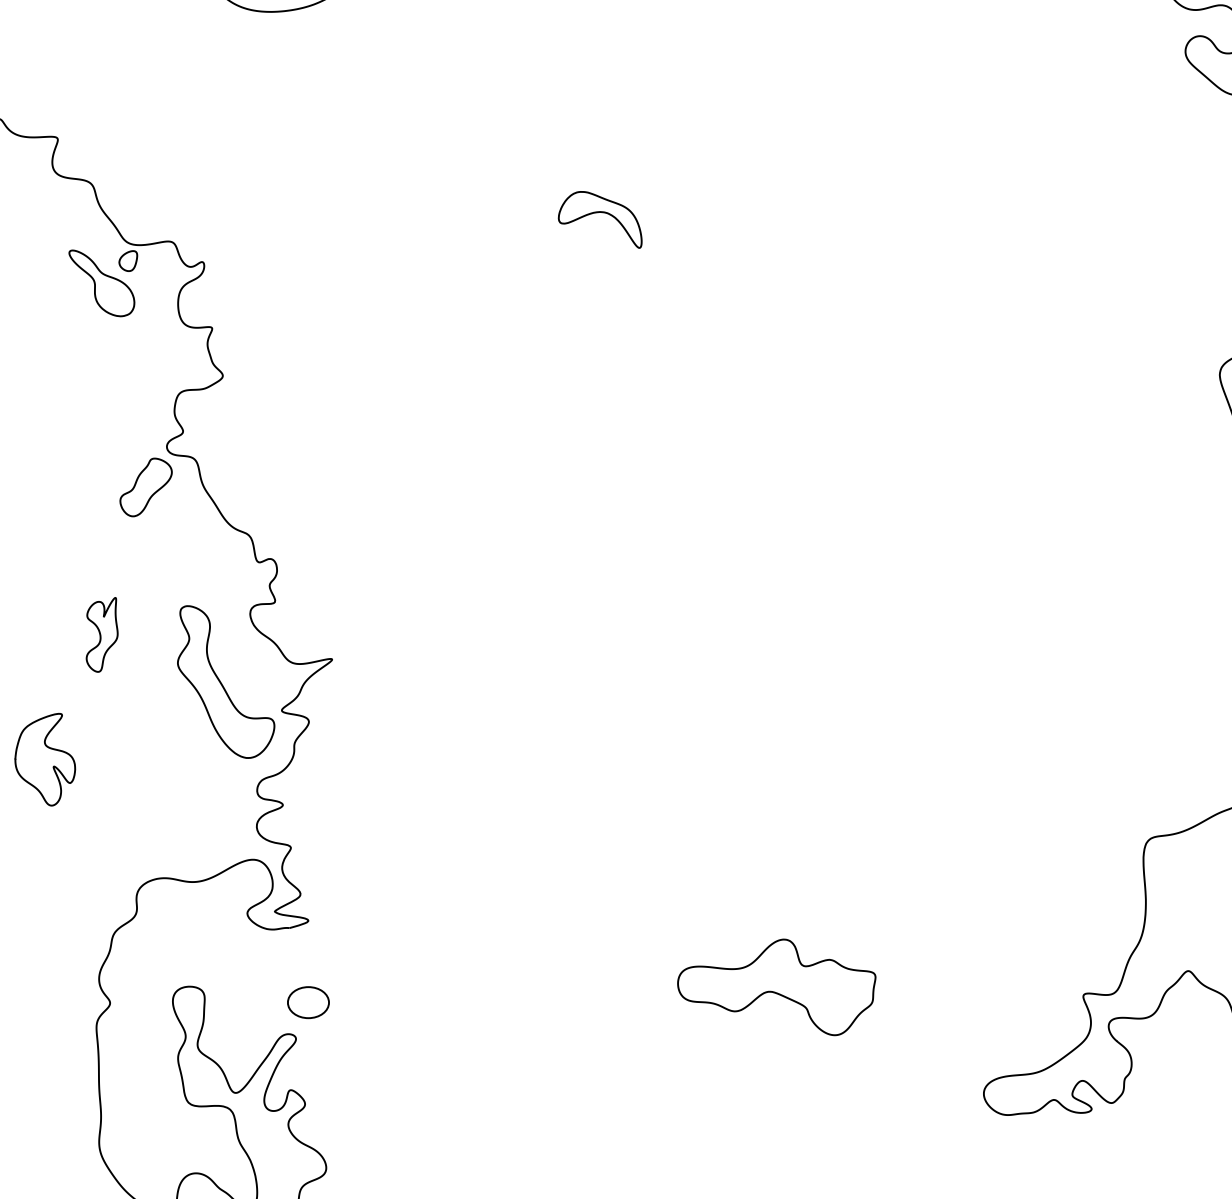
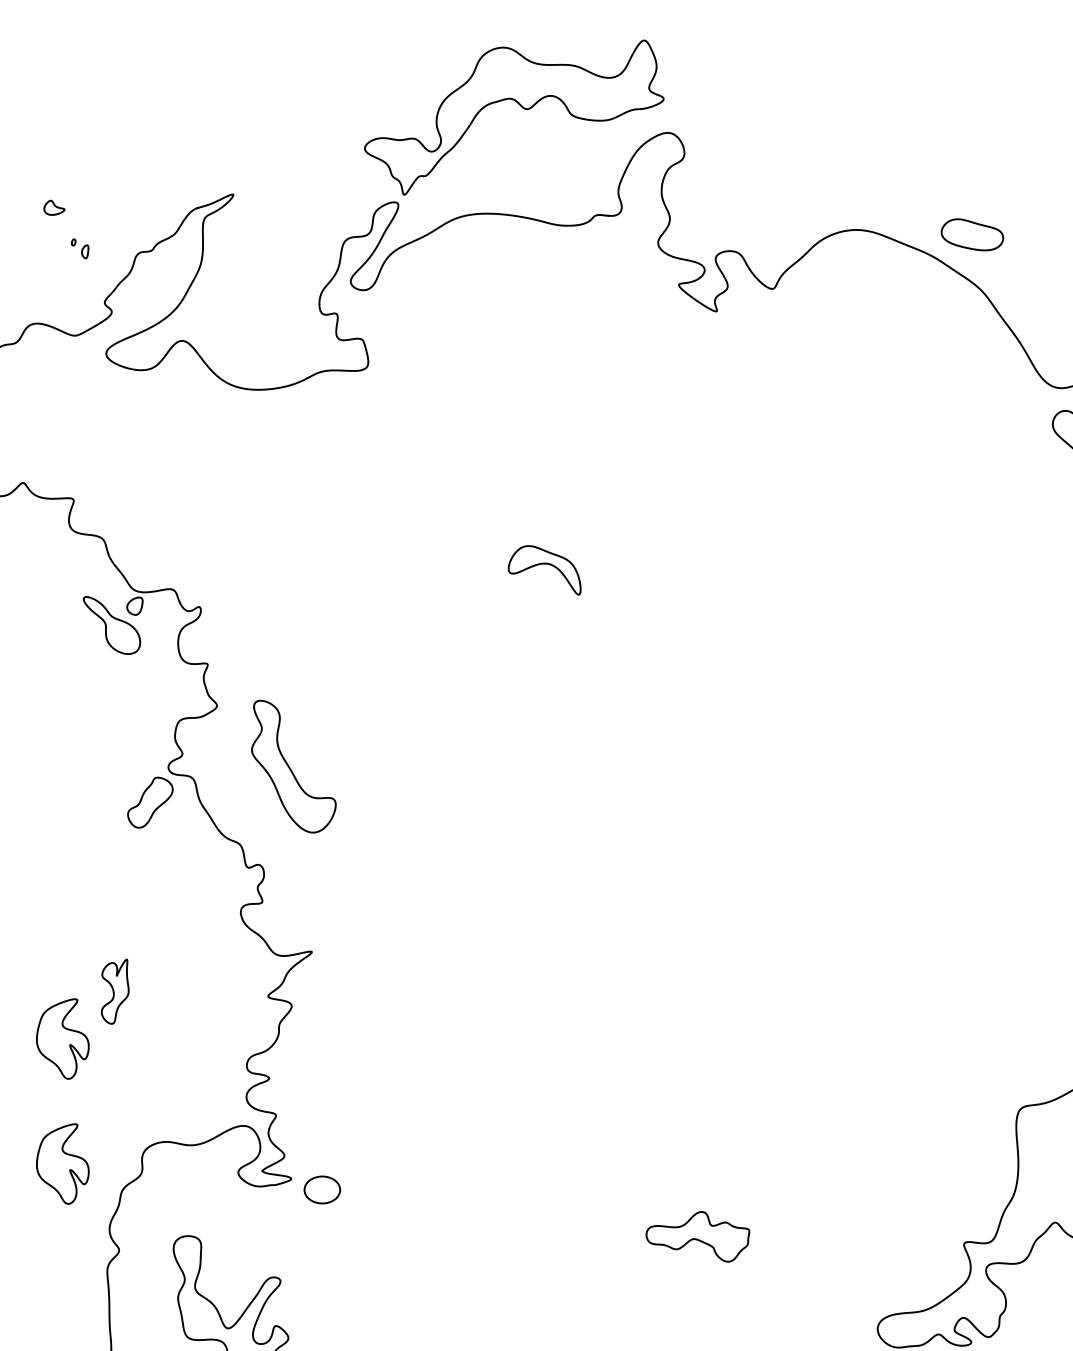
part: (101, 634) -> (114, 991), moved
part: (225, 681) -> (293, 766), moved
part: (44, 903) -> (62, 1163), added
part: (776, 987) -> (697, 1236), size x0.6
part: (308, 1002) -> (322, 1189), moved

